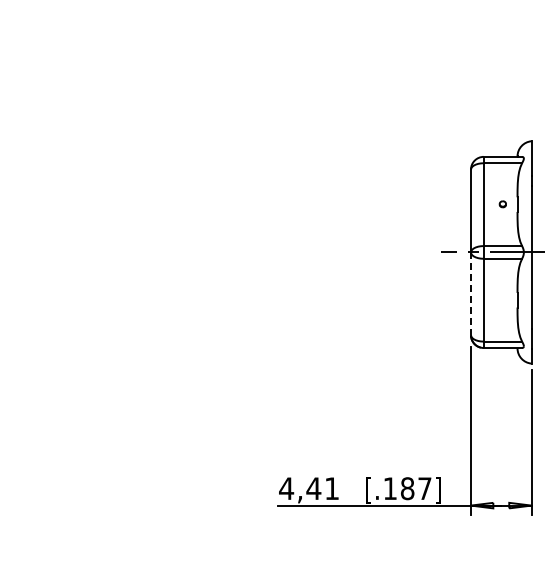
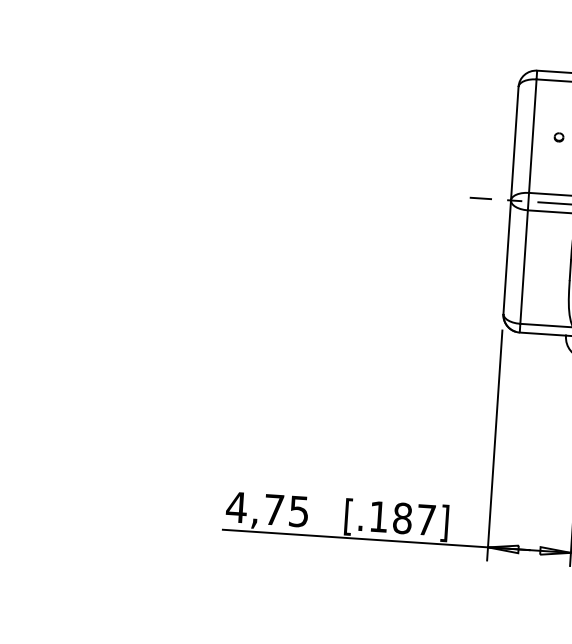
line: (471, 294) -> (507, 258), dashed -> solid
text: (322, 488) -> (286, 510), 4,41 -> 4,75

